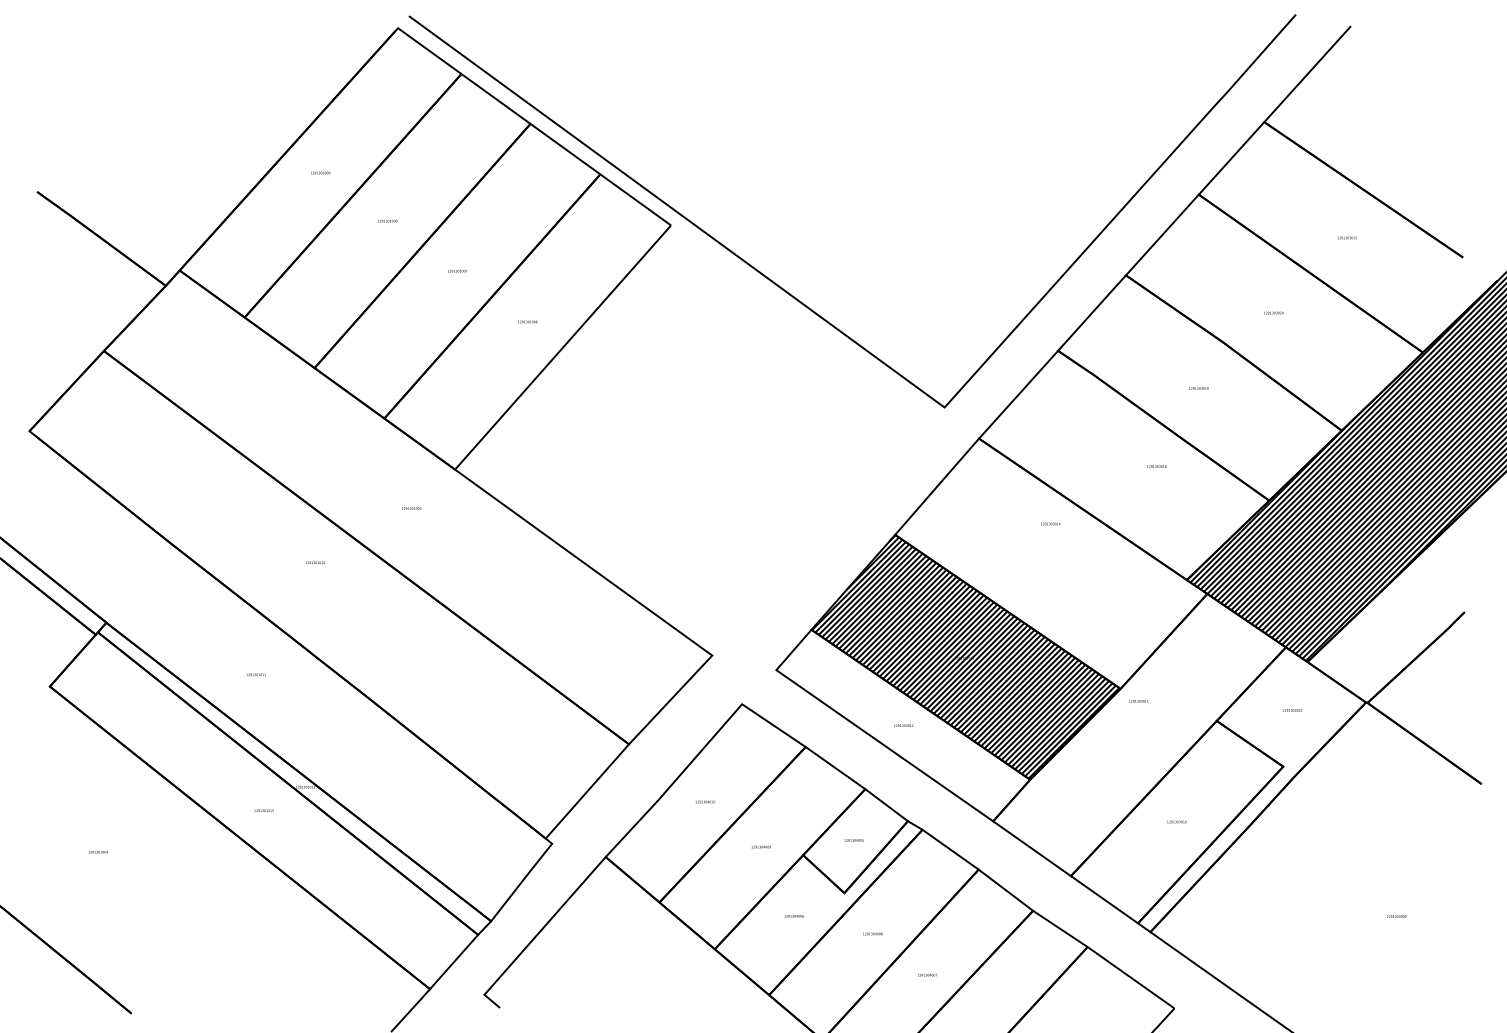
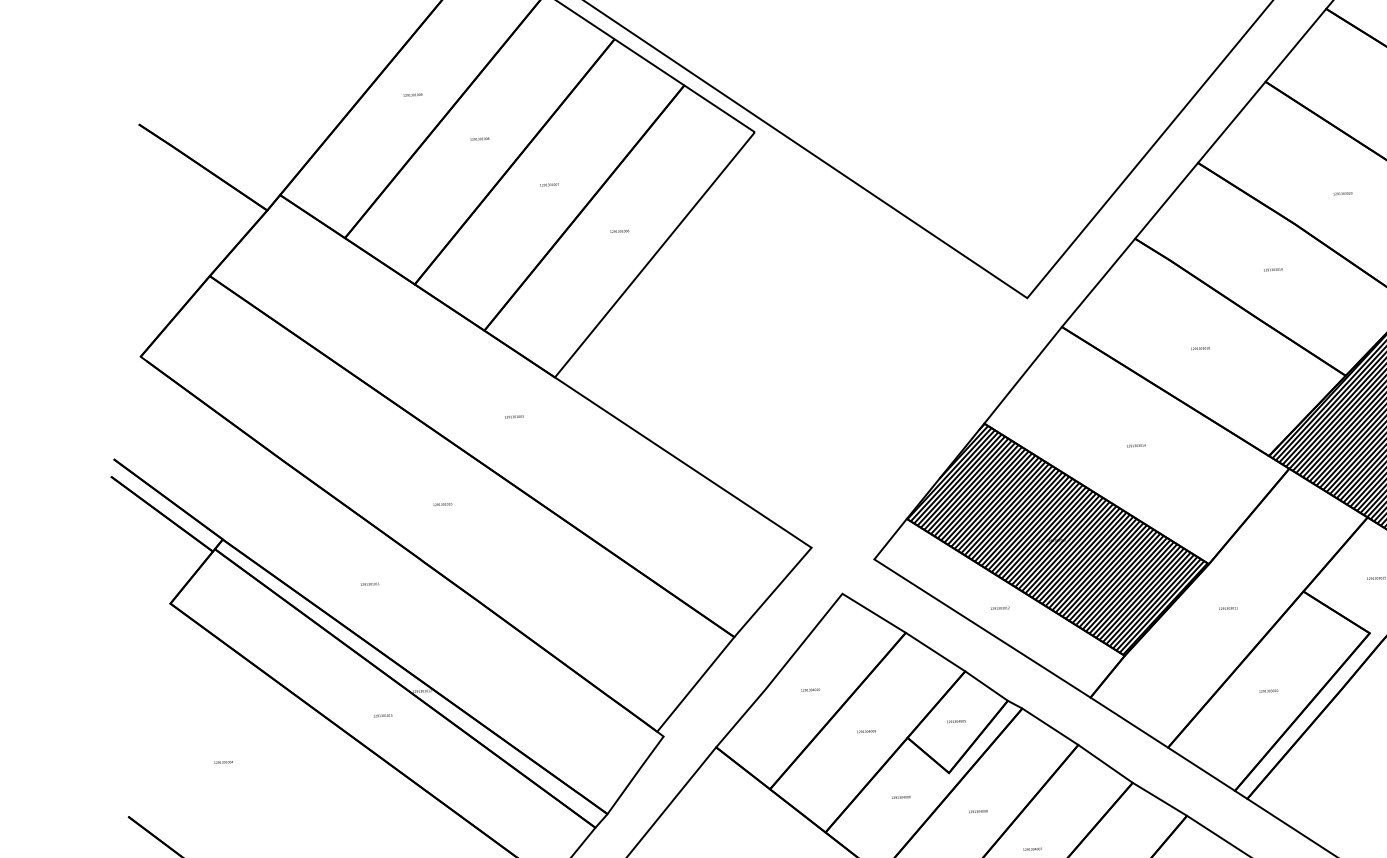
text: (1156, 466) -> (1200, 348), moved
text: (1050, 523) -> (1136, 445), moved
text: (314, 562) -> (441, 504), moved
text: (1138, 701) -> (1228, 608), moved

